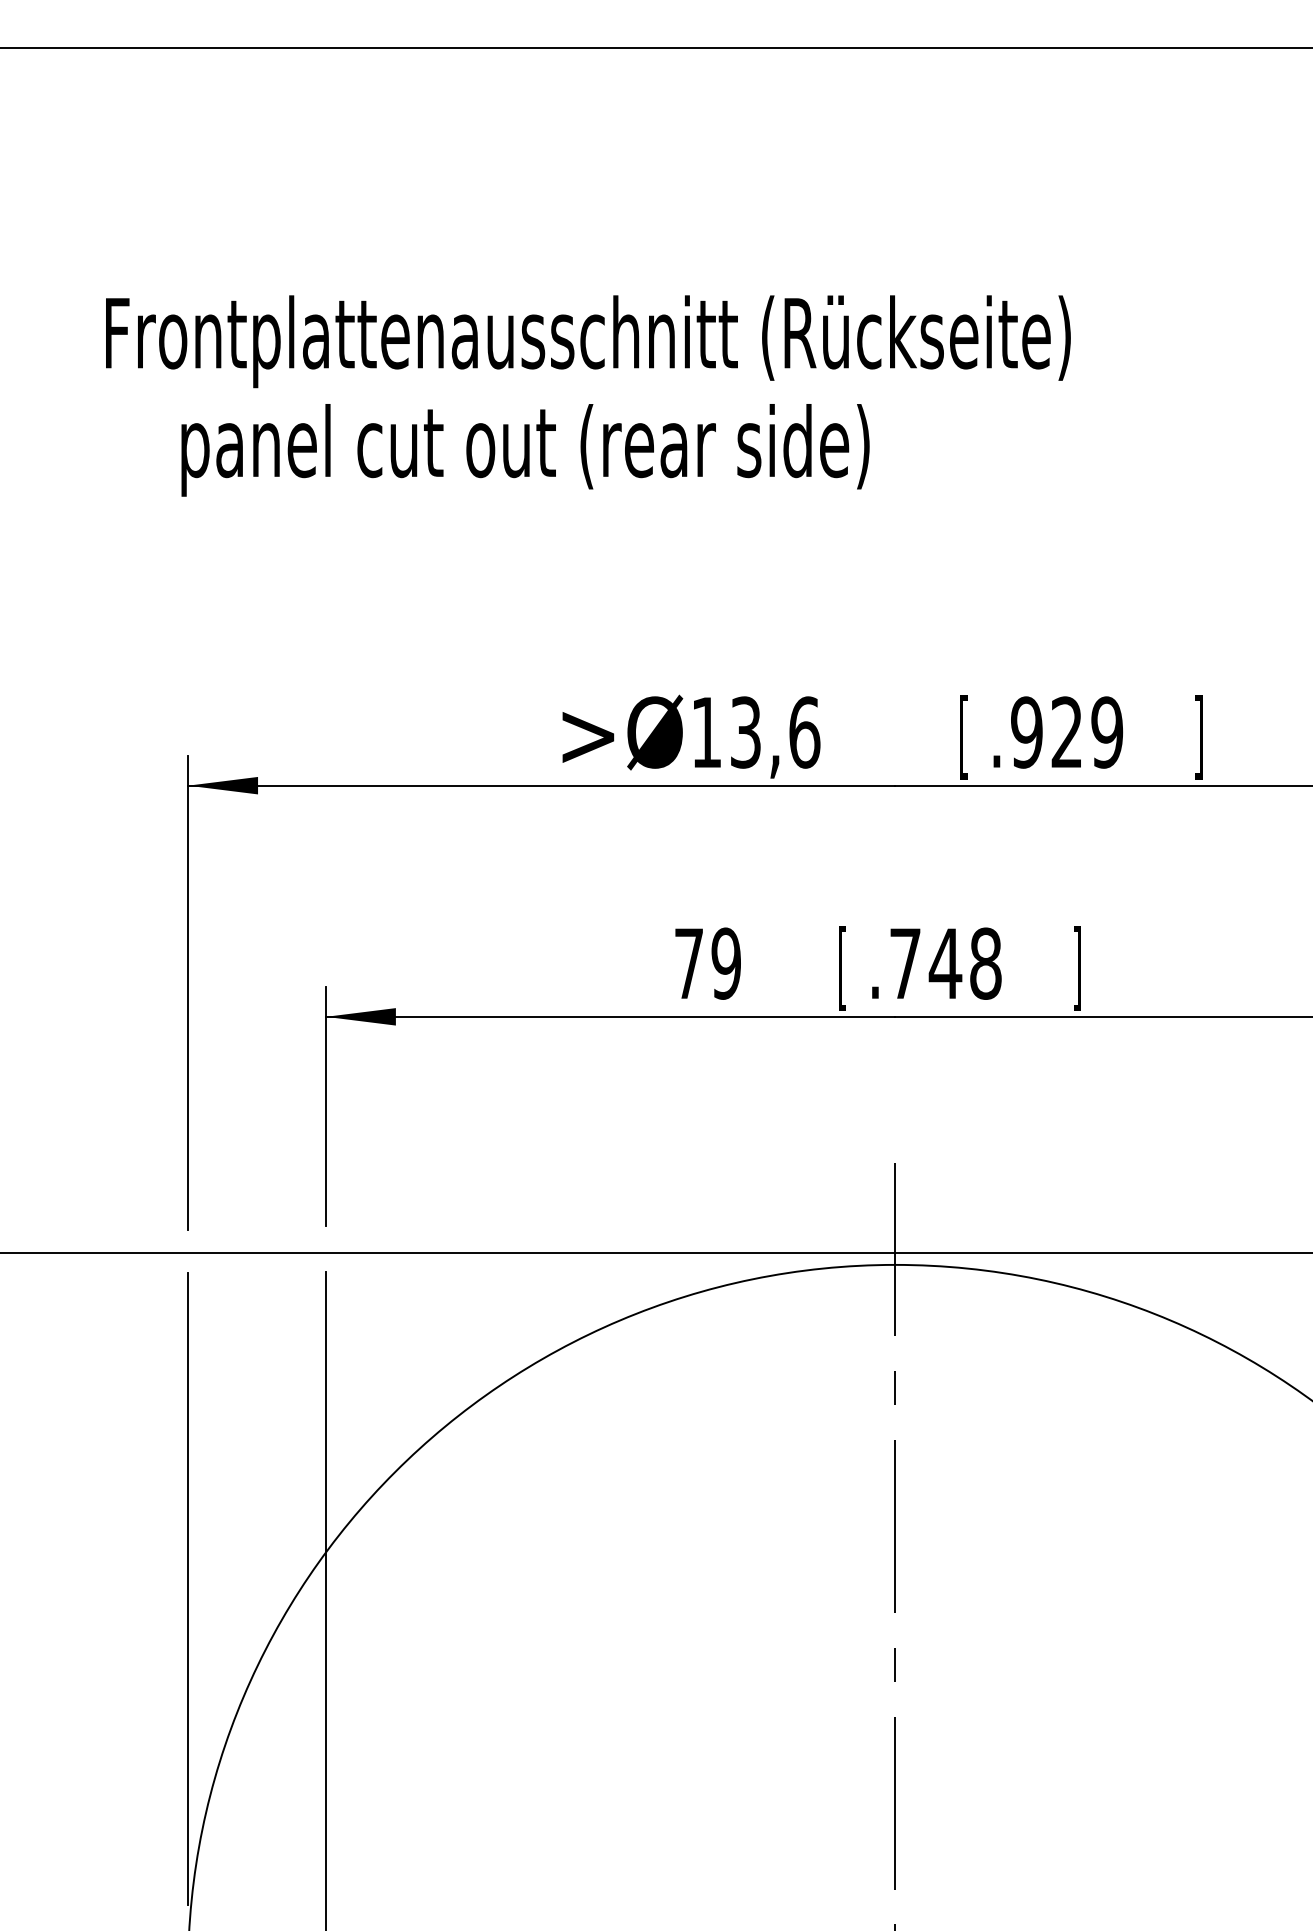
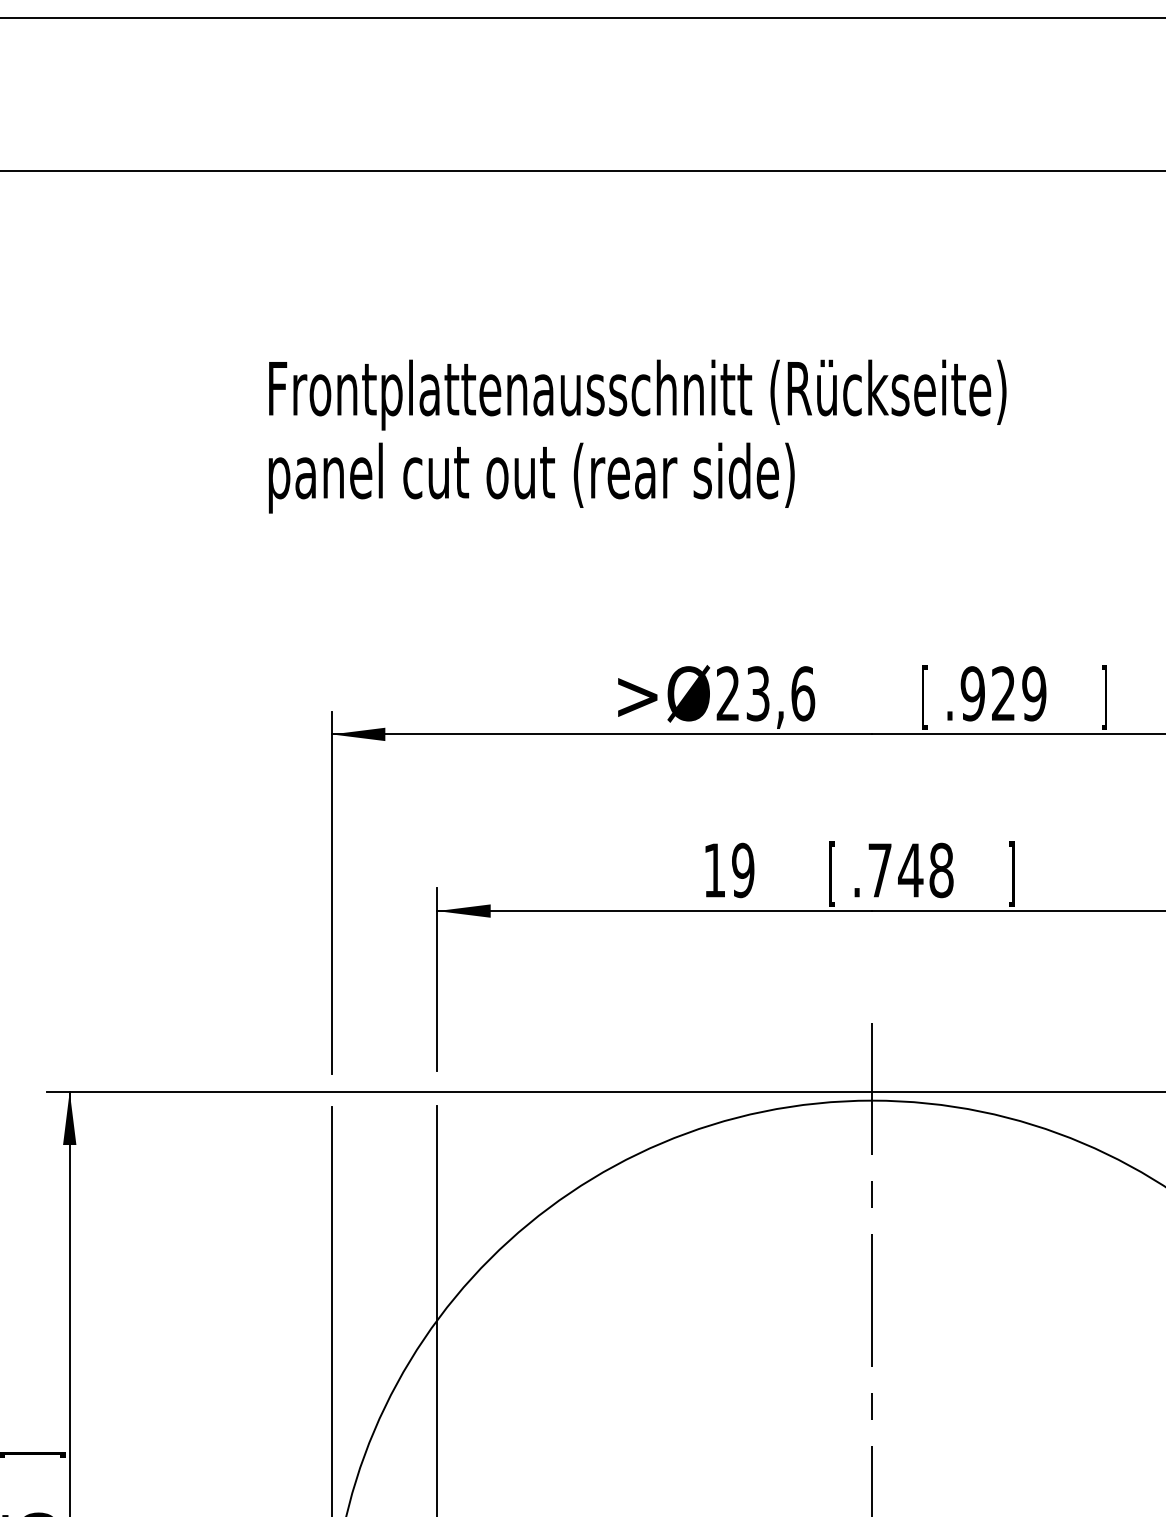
text: (525, 449) -> (531, 477), moved
text: (705, 732) -> (727, 693), 13,6 -> 23,6
text: (688, 963) -> (714, 870), 79 -> 19

